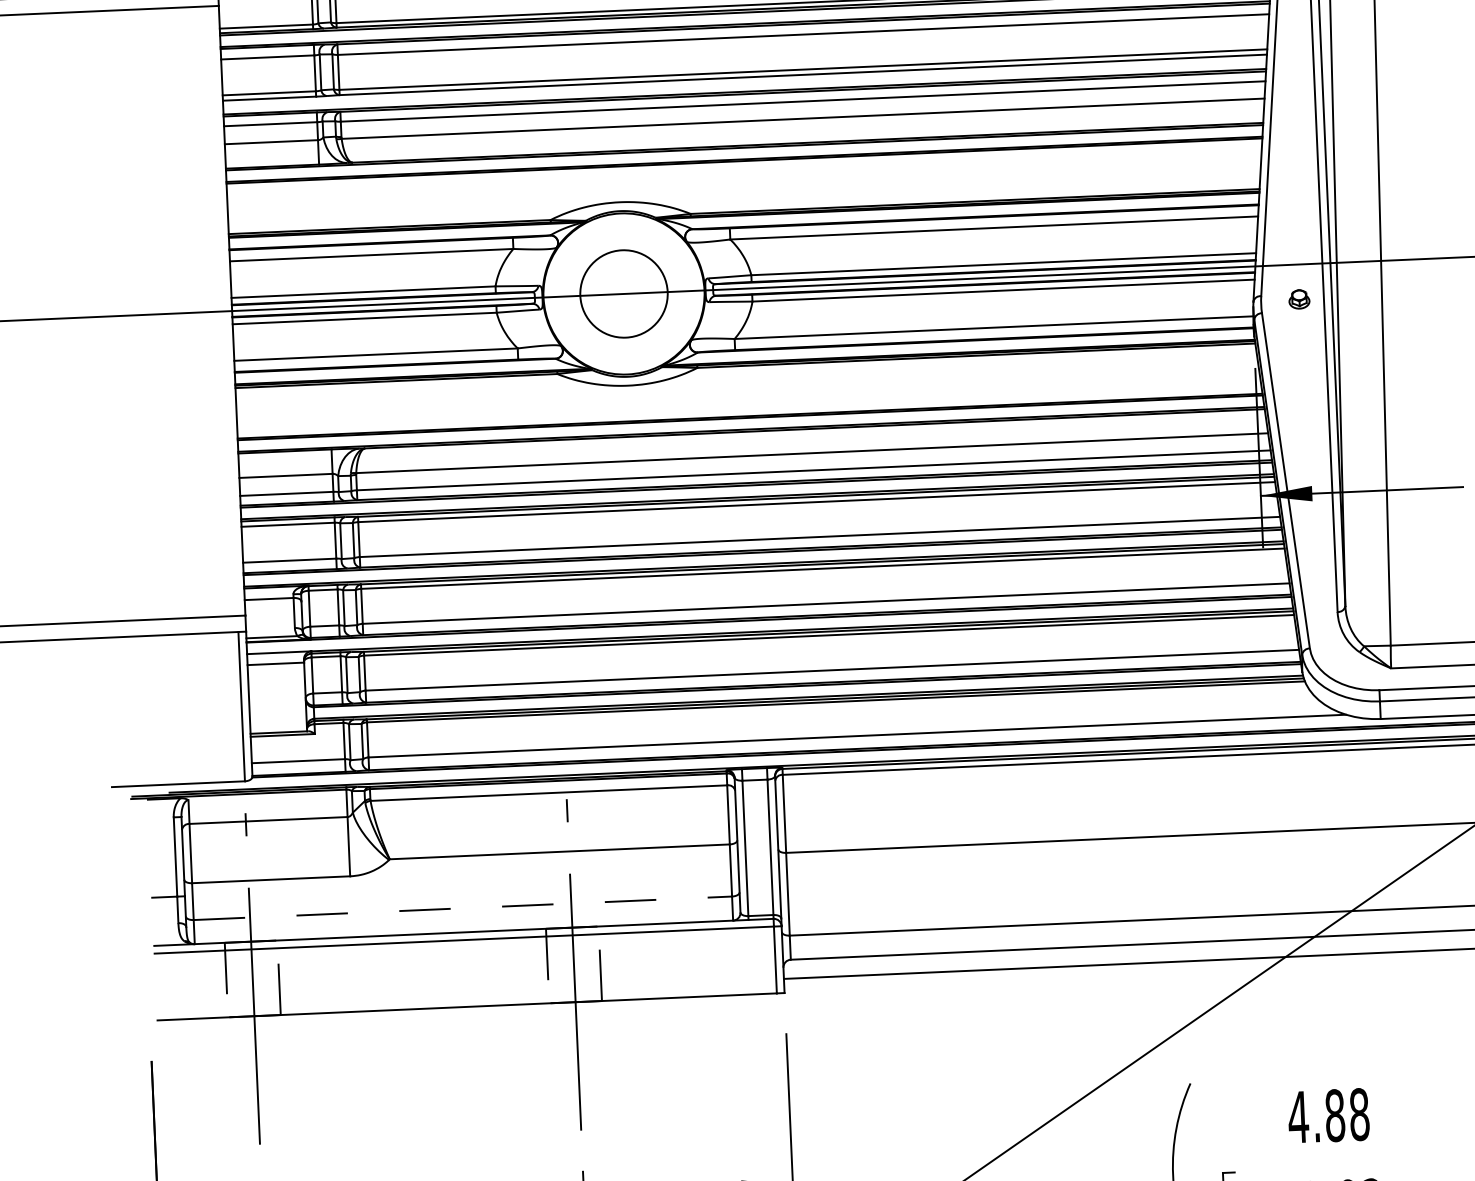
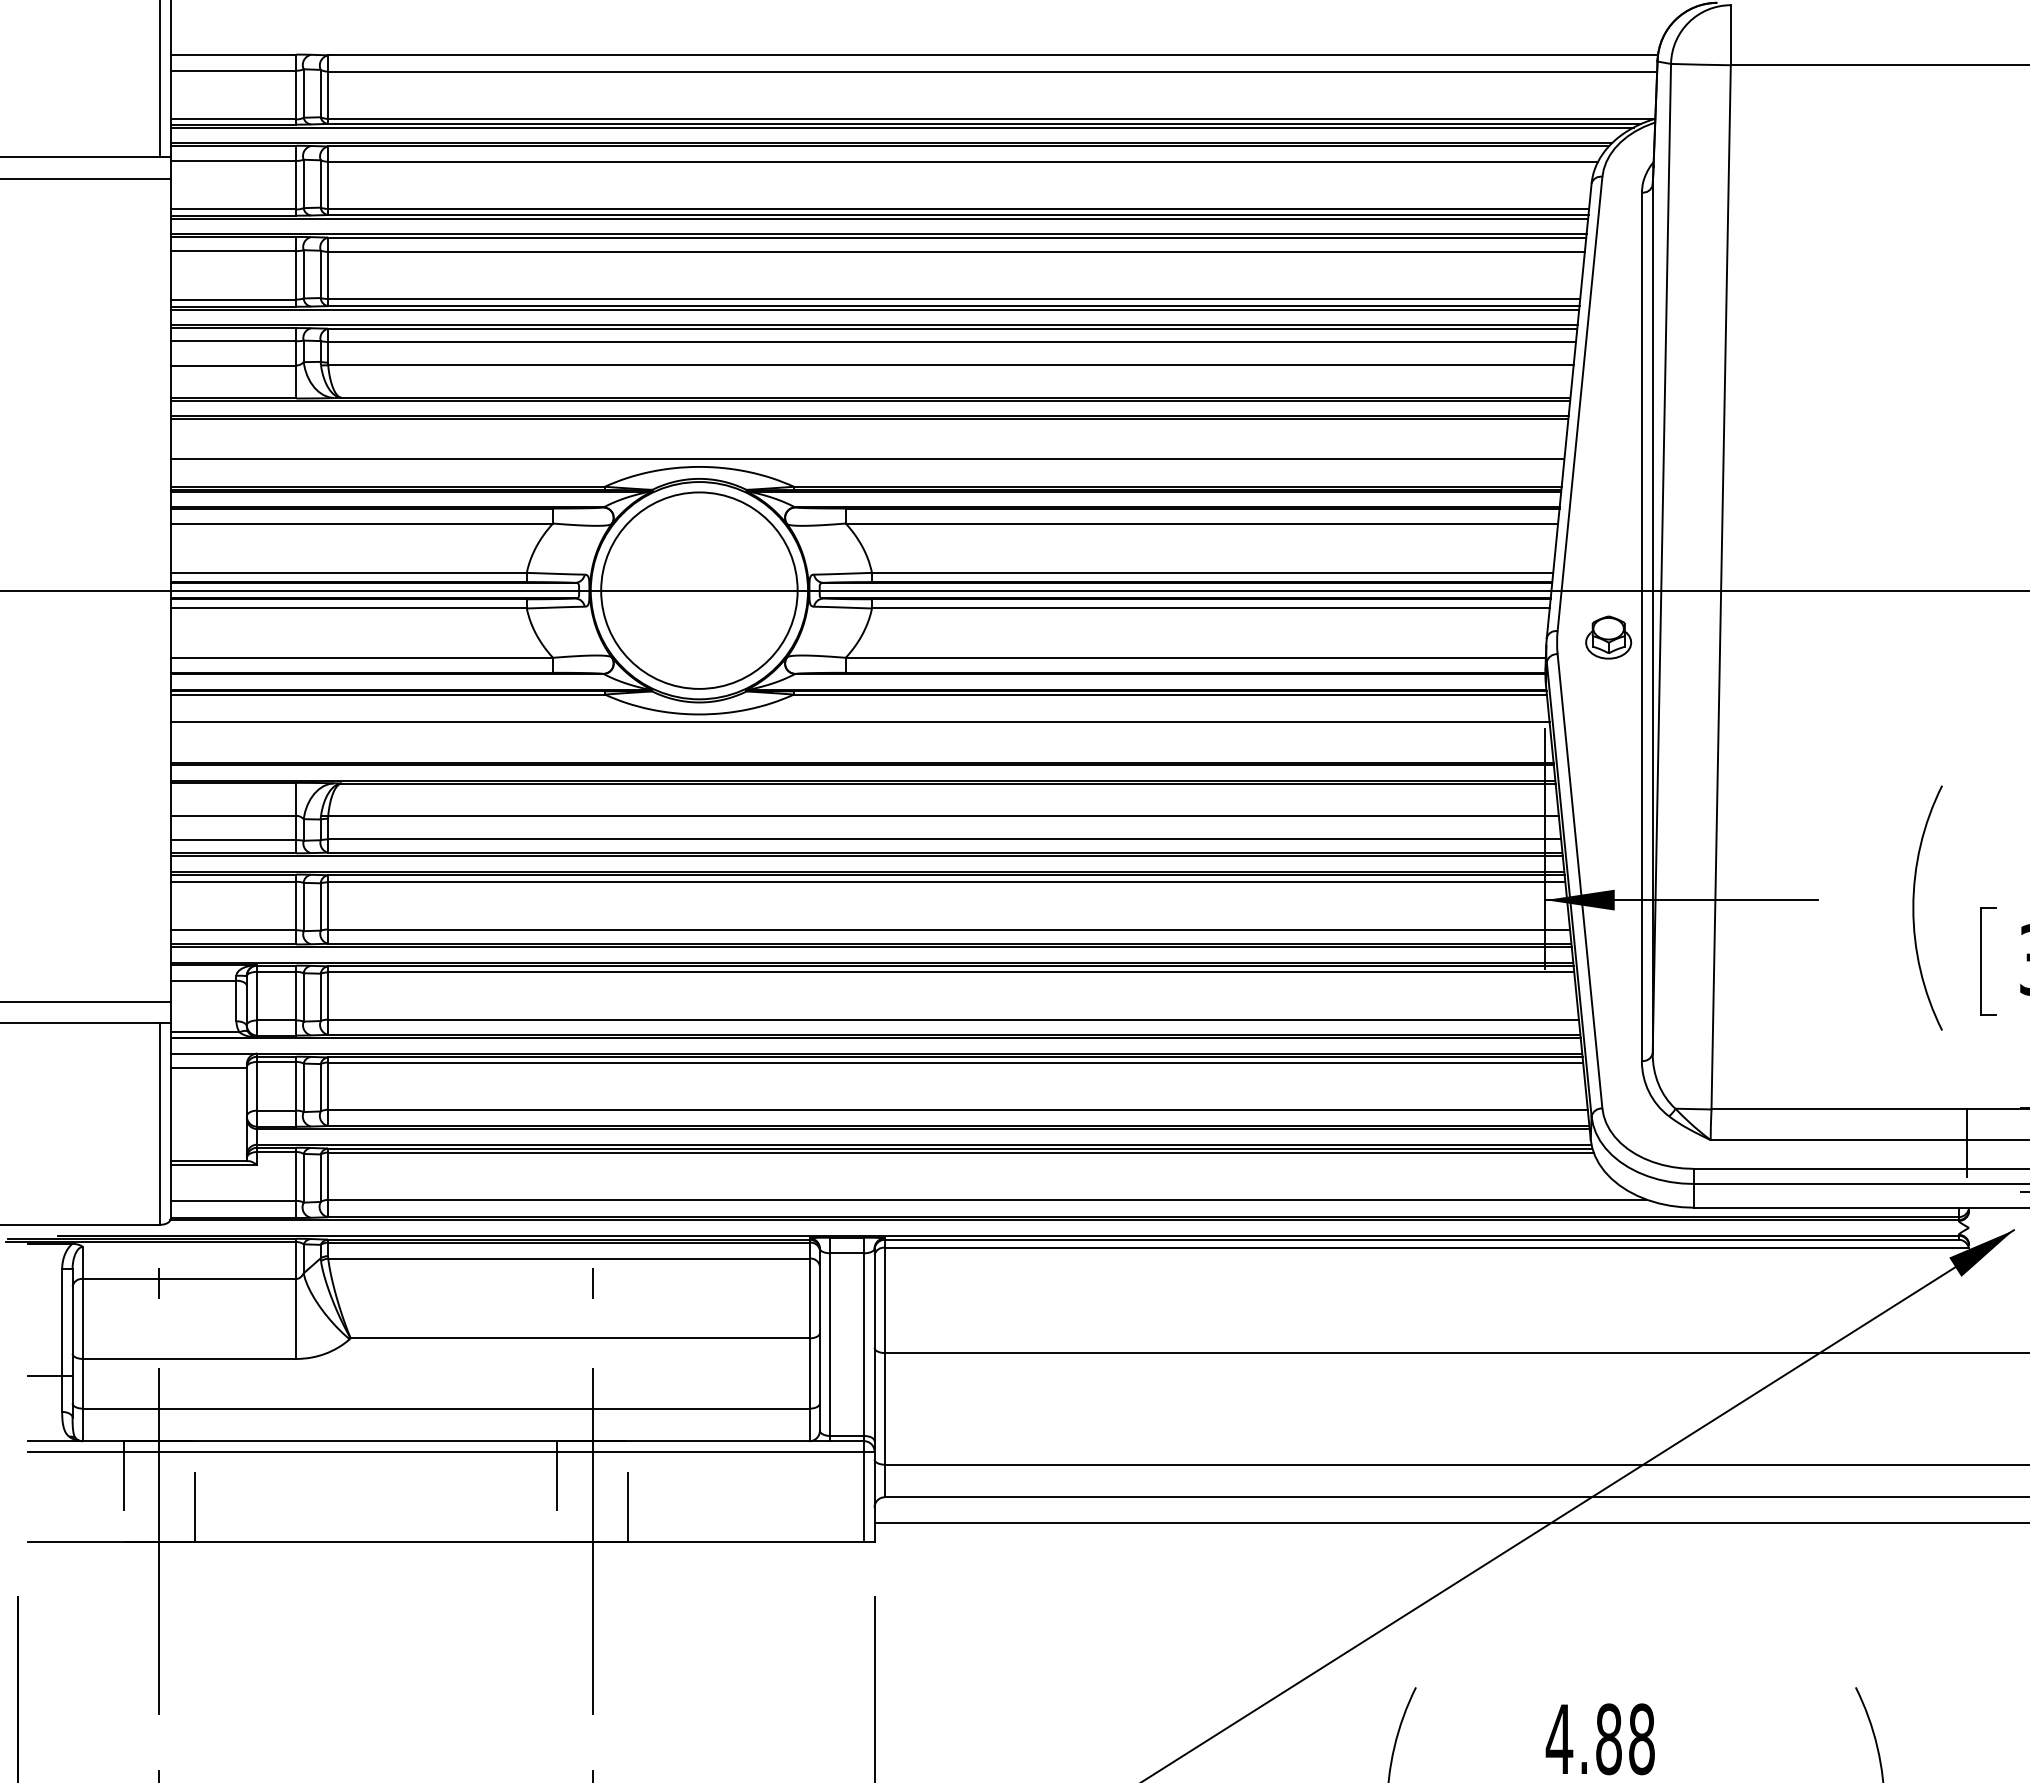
line: (744, 79) -> (874, 309), added
line: (744, 191) -> (867, 459), added
circle: (624, 293) -> (699, 590), size x1.67
part: (1299, 299) -> (1608, 637), size x1.67
line: (746, 386) -> (859, 722), added
line: (463, 908) -> (446, 1408), dashed -> solid

